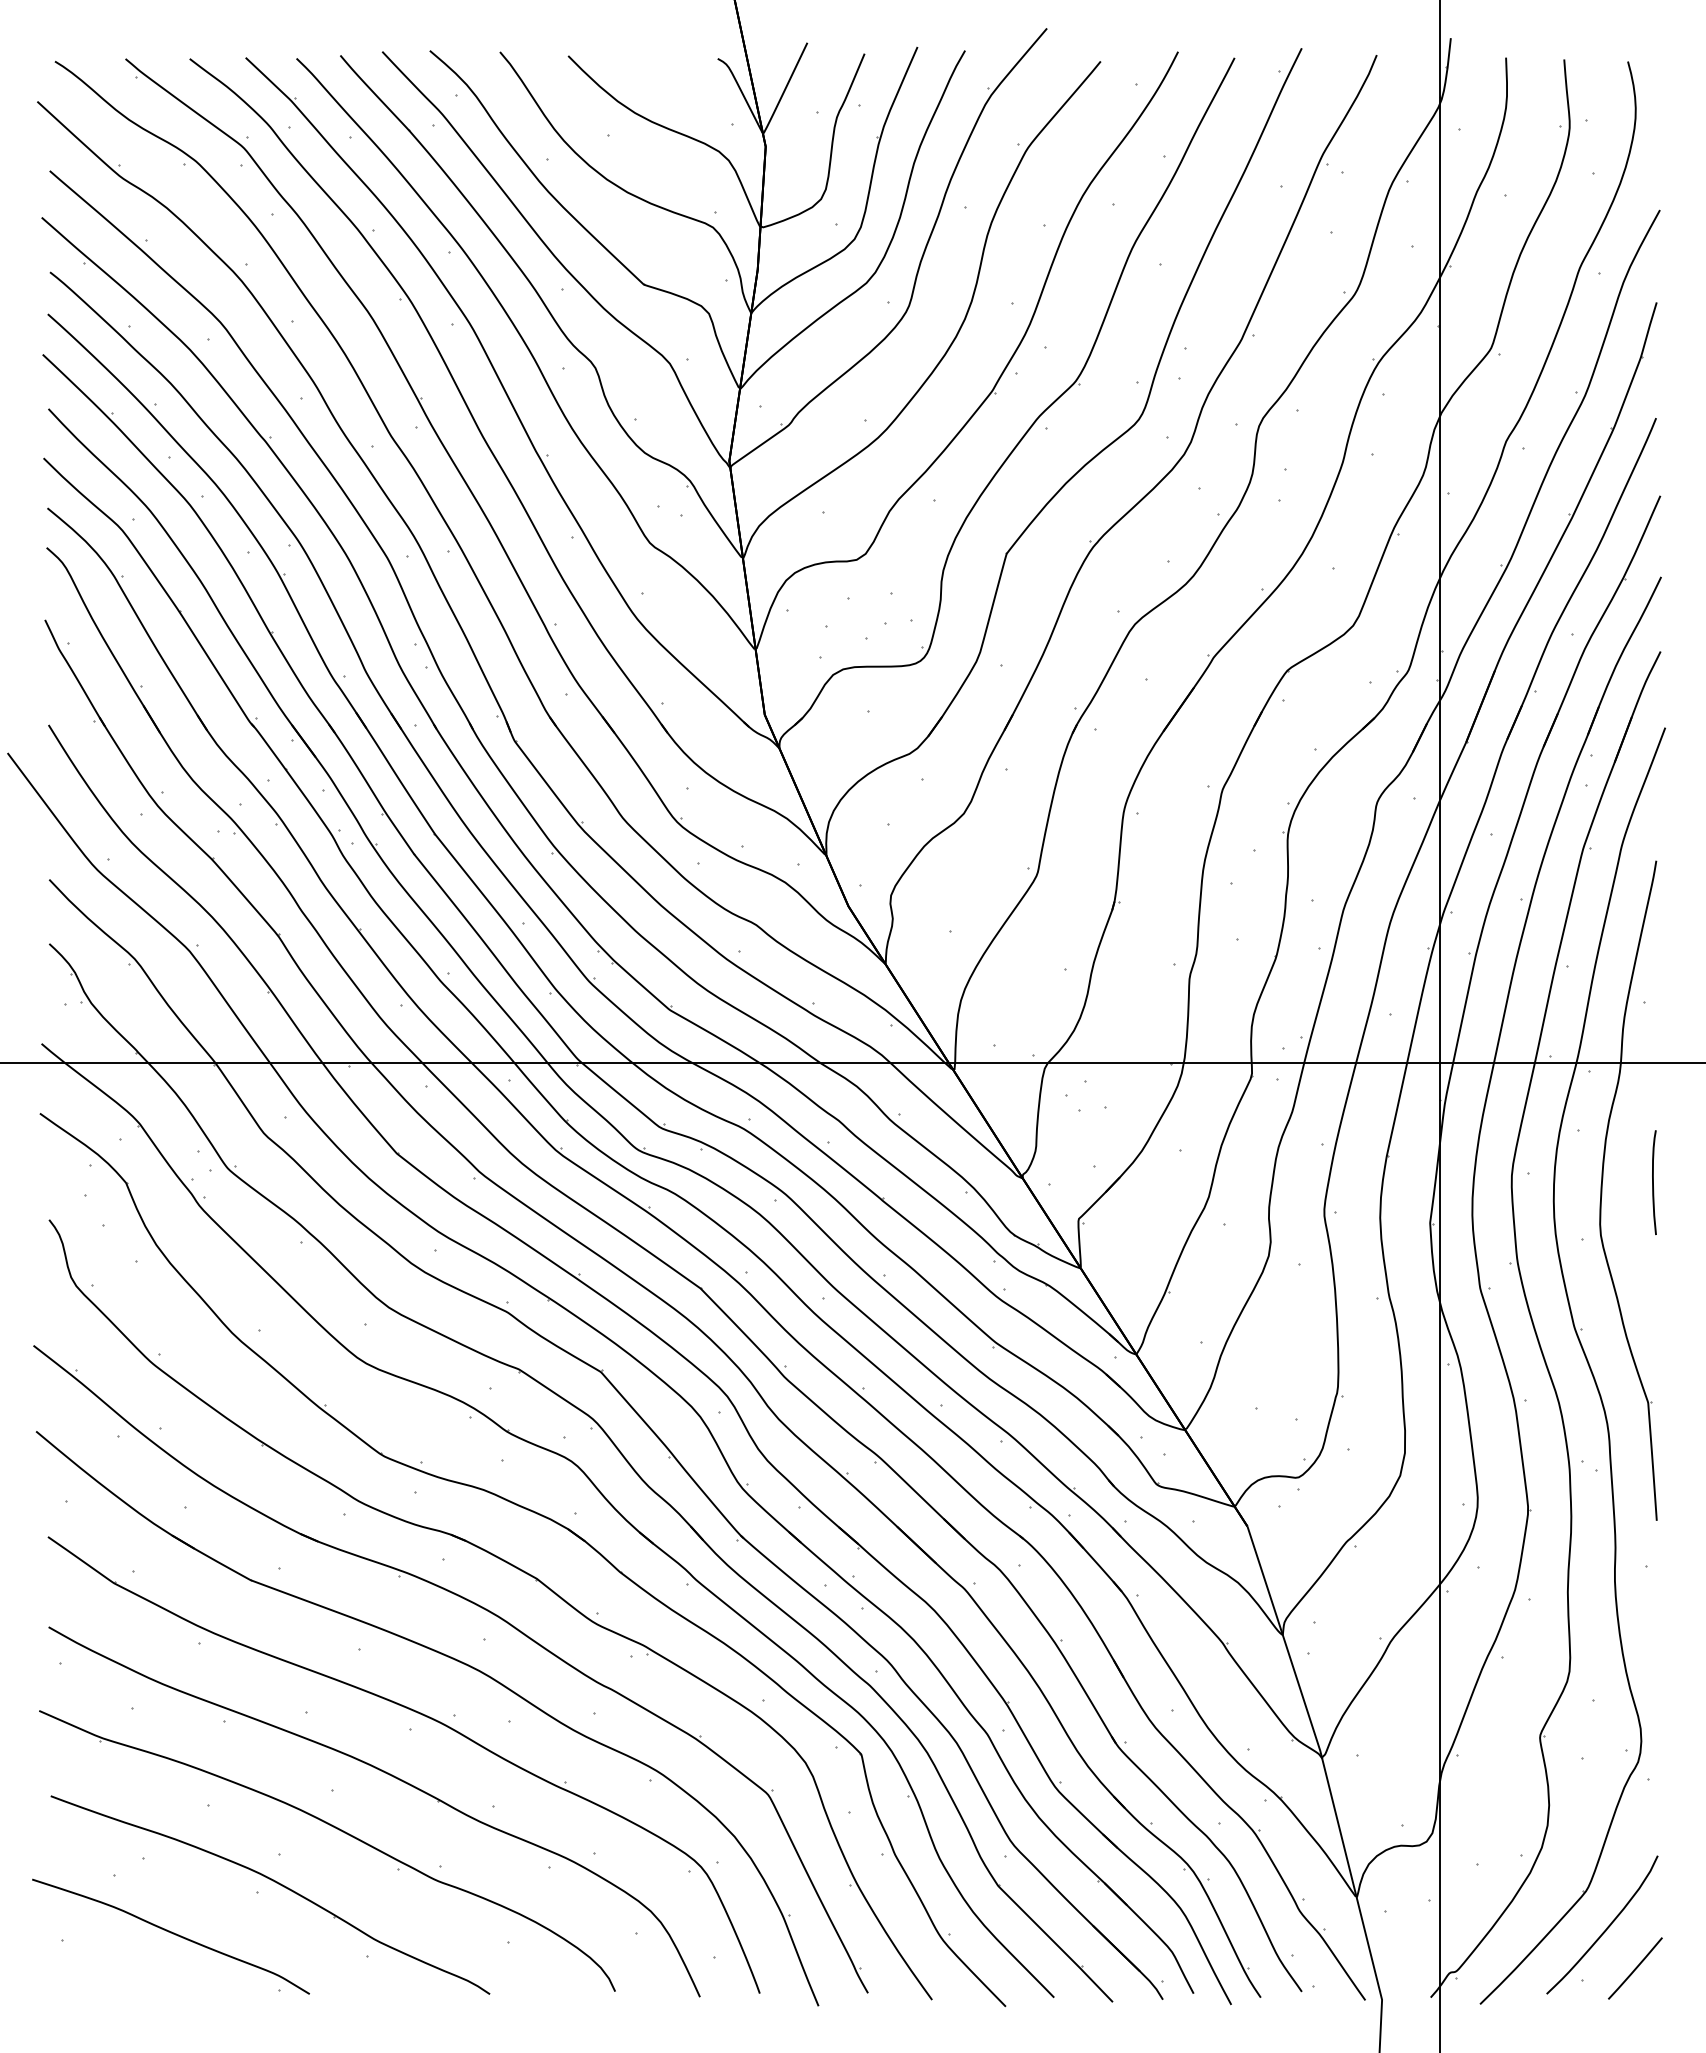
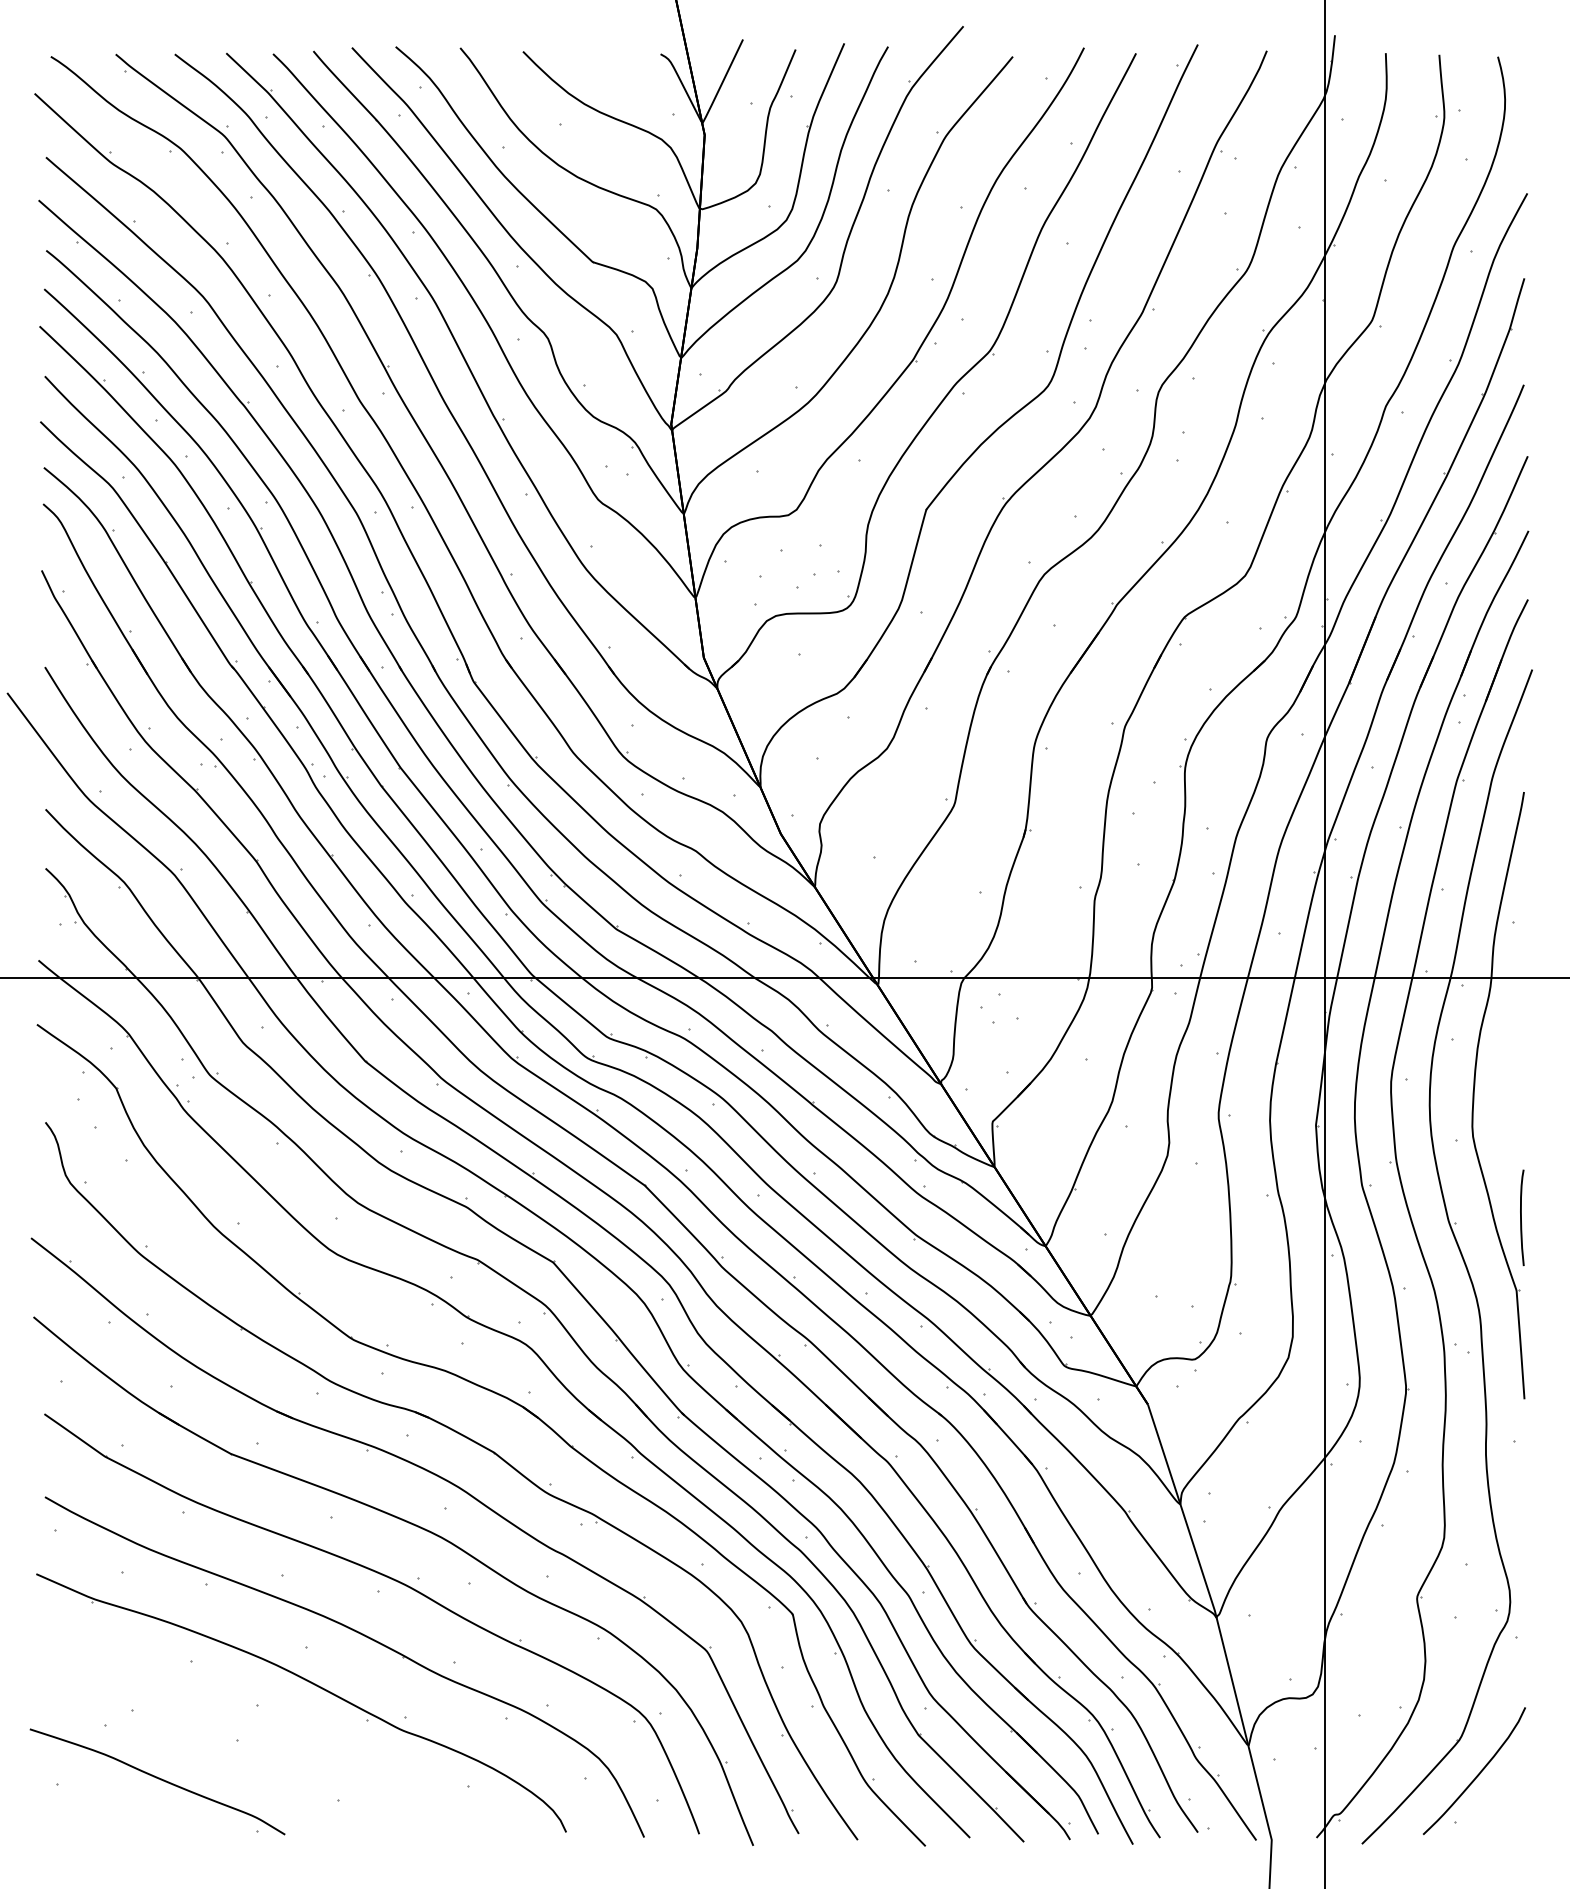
curve: (1653, 1182) -> (1521, 1217), moved
part: (276, 1883) -> (254, 1732), removed
line: (1635, 1968) -> (1504, 1811), removed

